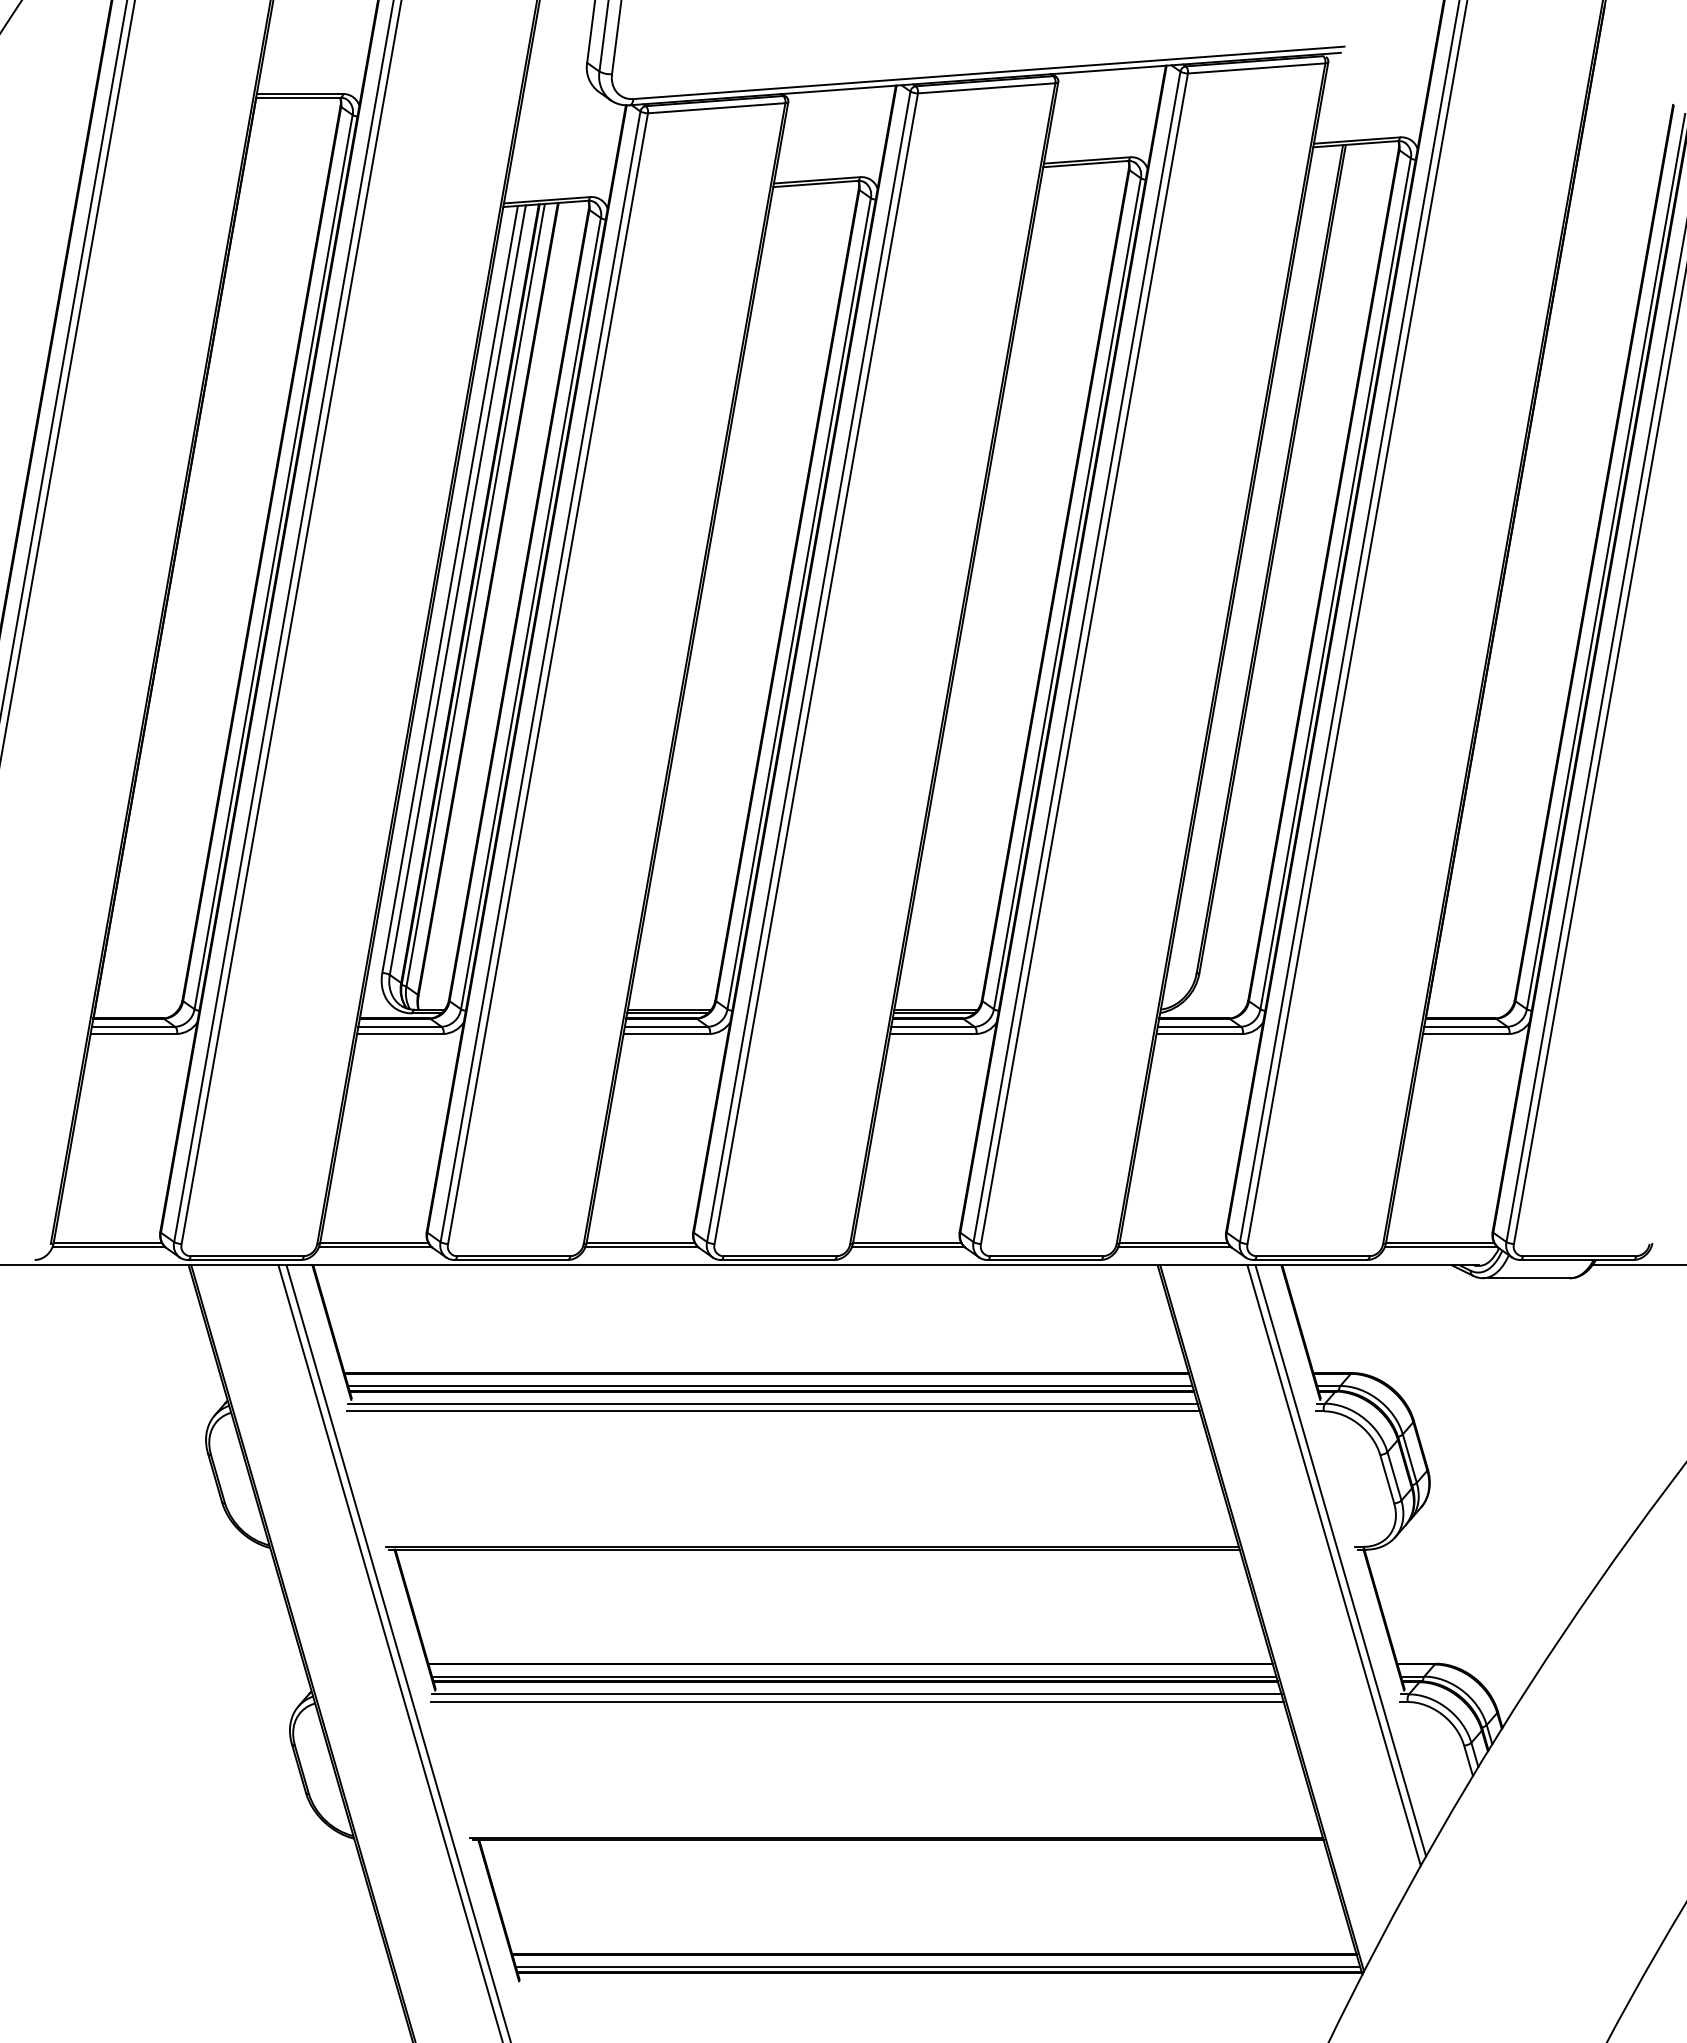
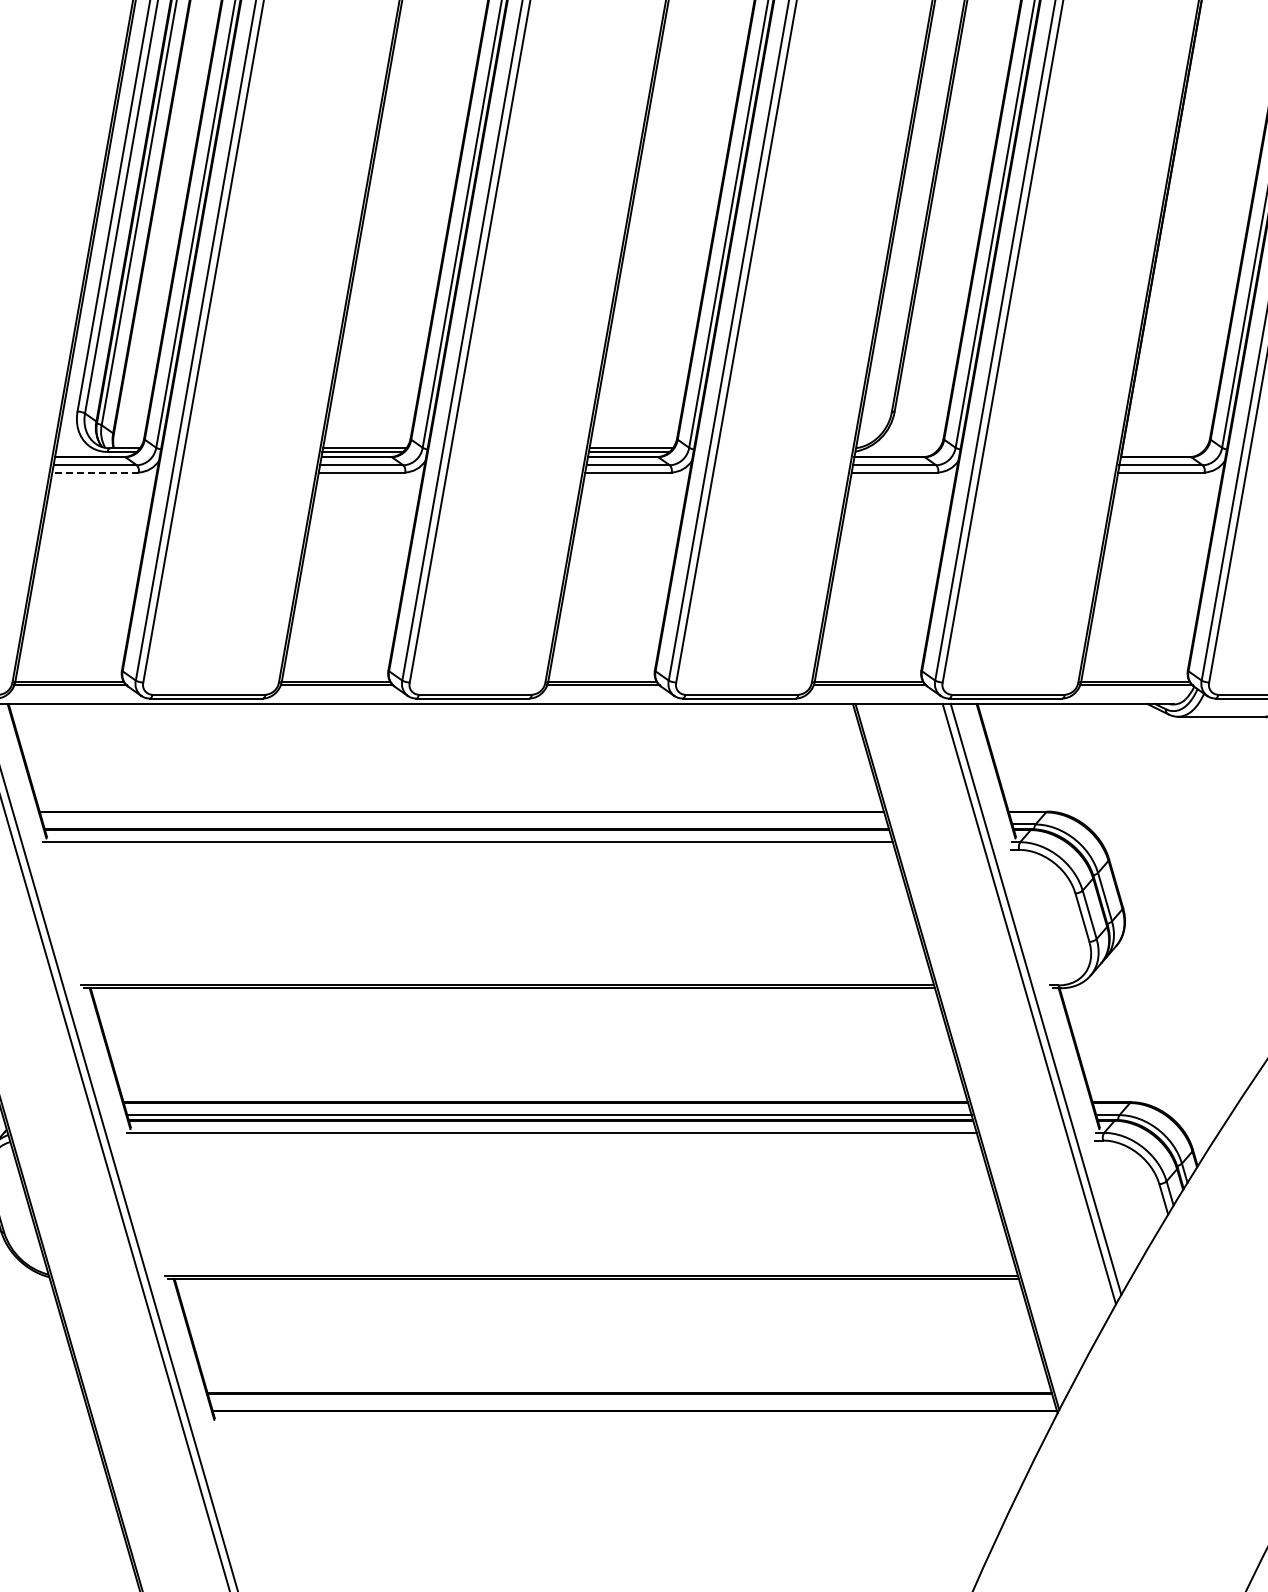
line: (399, 1033) -> (94, 472), solid -> dashed
line: (770, 1385) -> (465, 824), removed
line: (773, 1411) -> (468, 850), removed
line: (856, 1701) -> (551, 1140), removed
line: (938, 1967) -> (633, 1406), removed

